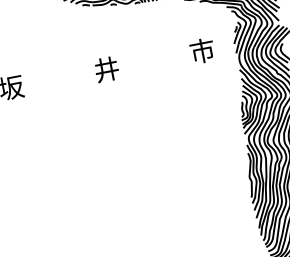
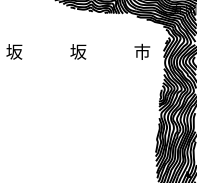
text: (106, 68) -> (78, 51), 井 -> 坂

